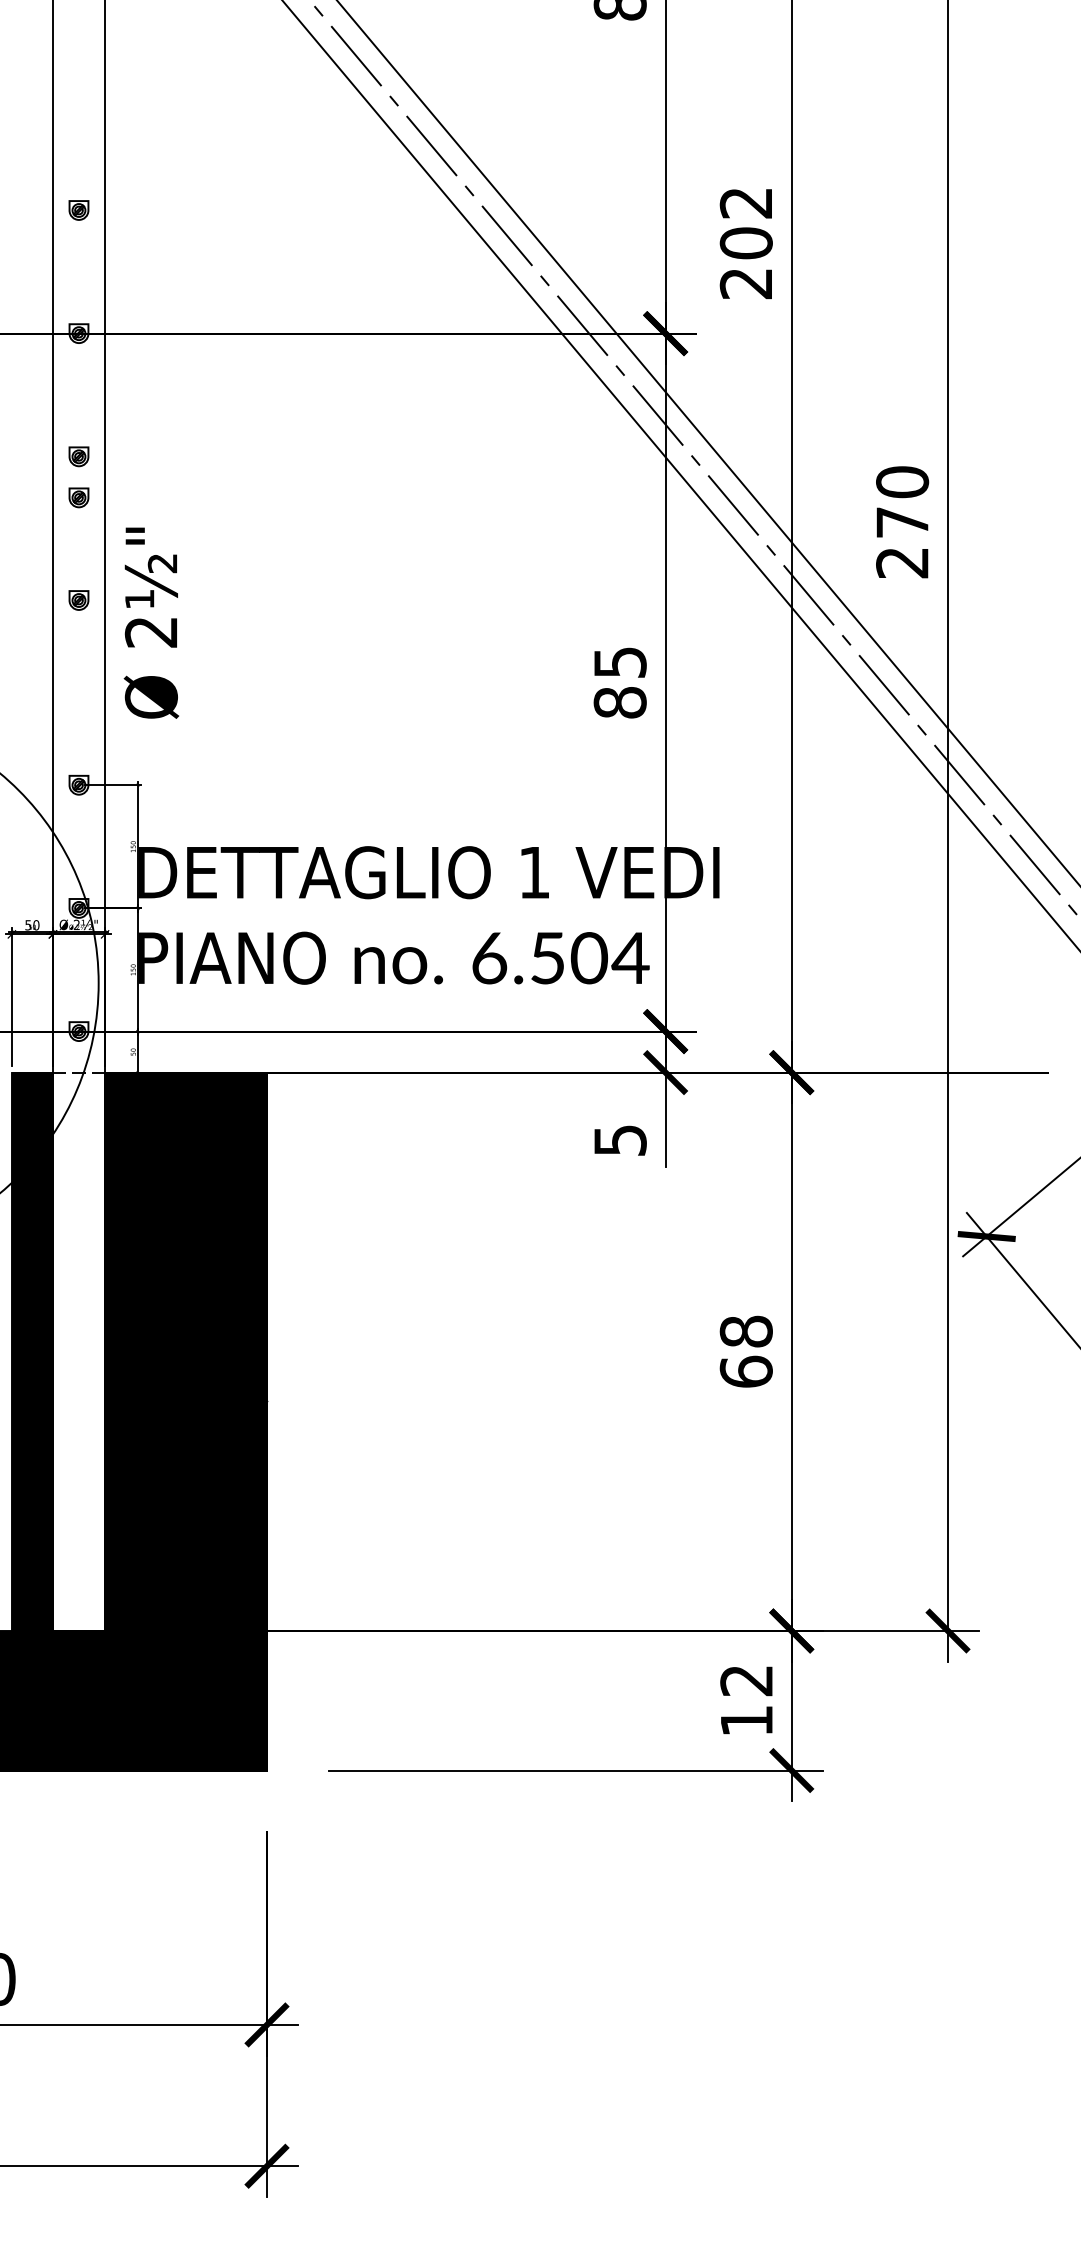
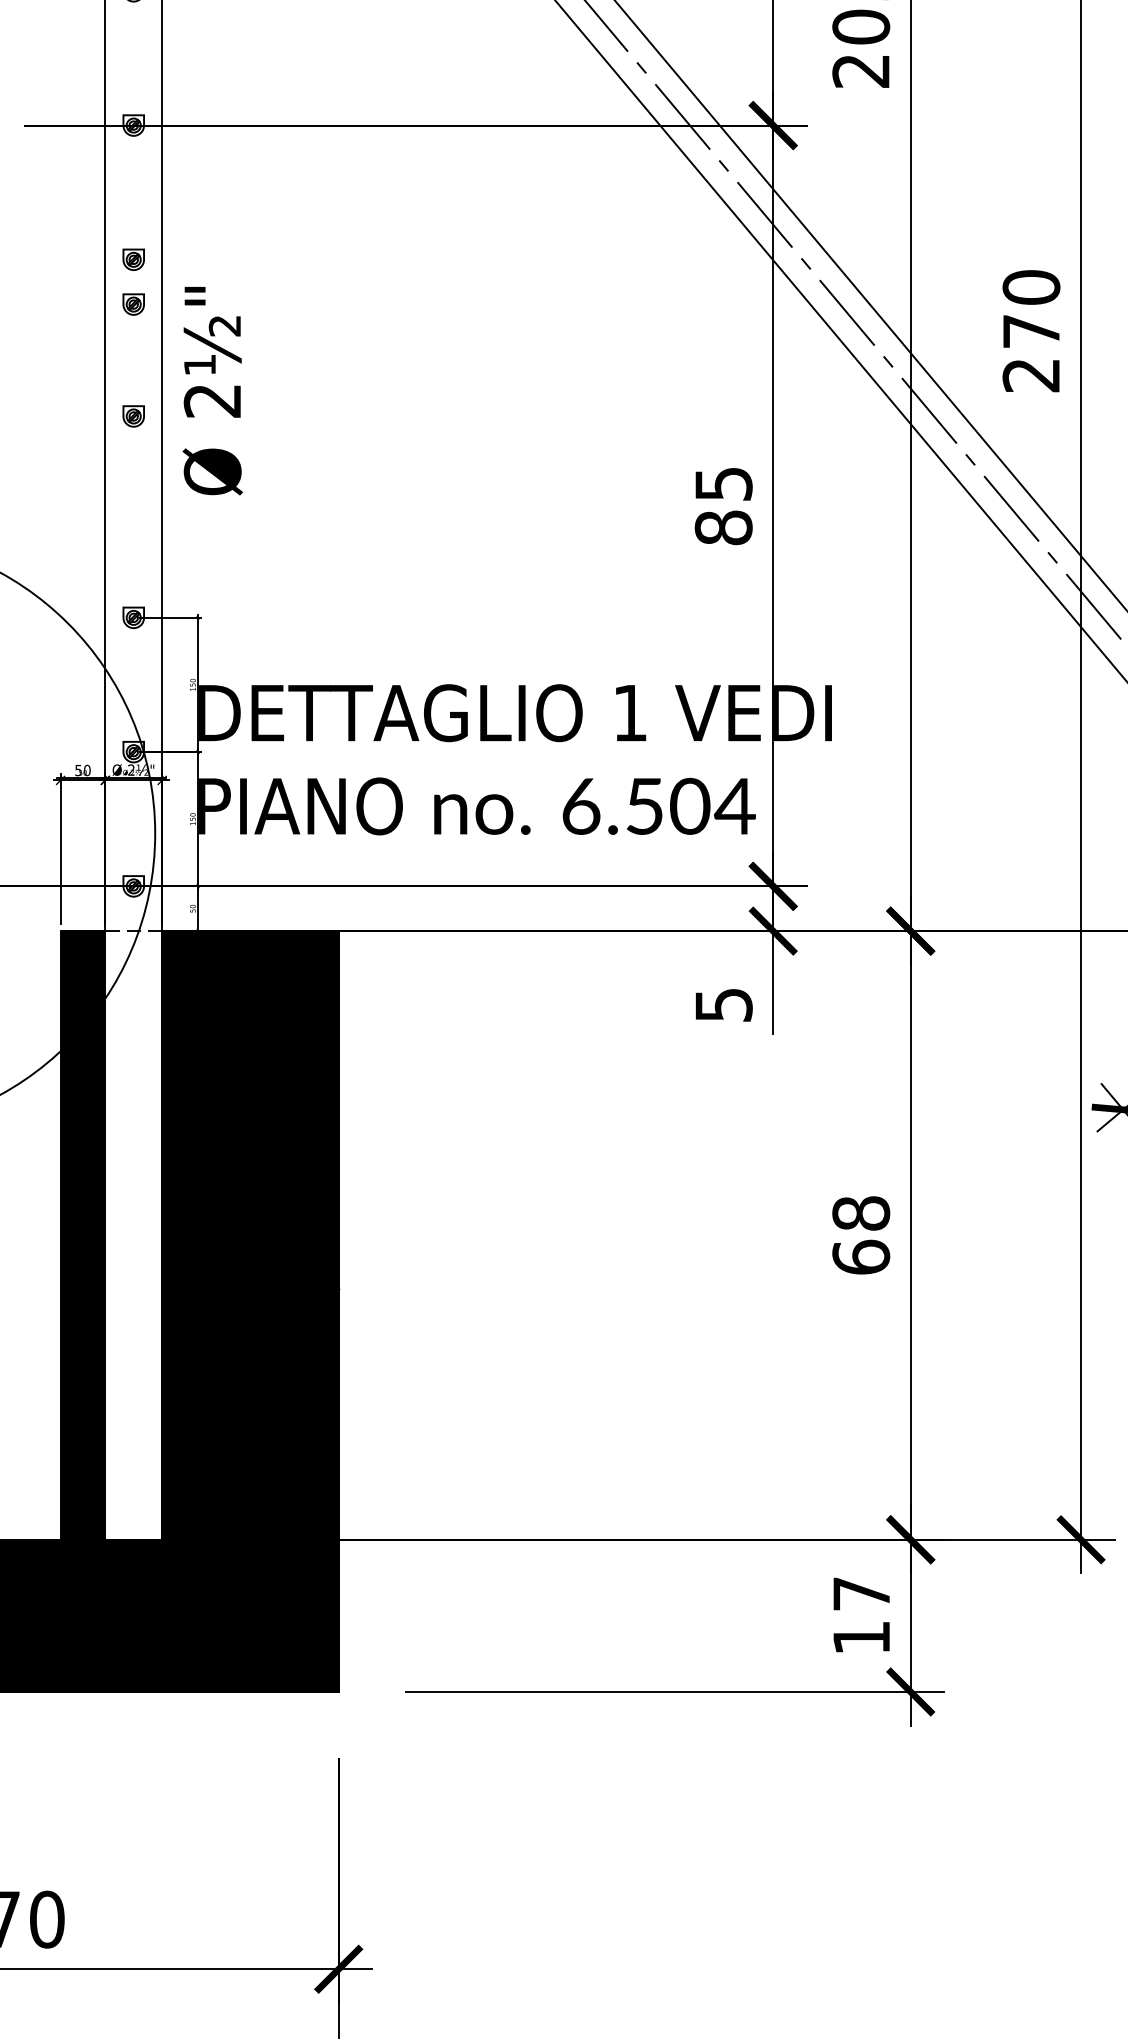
text: (151, 622) -> (212, 390), moved
text: (746, 1680) -> (861, 1593), 12 -> 17

